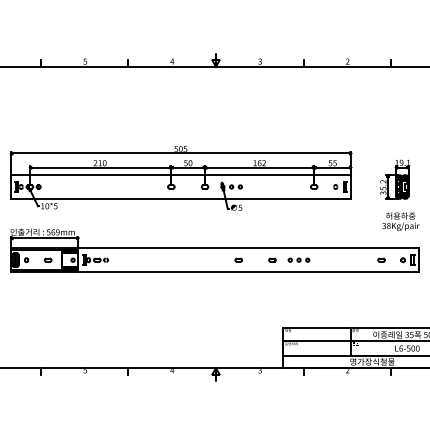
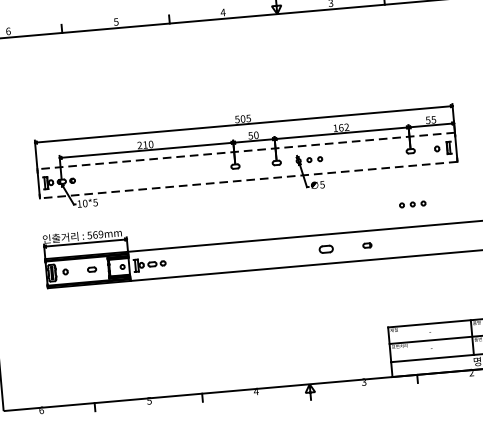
line: (180, 175) -> (245, 151), solid -> dashed
line: (180, 198) -> (247, 179), solid -> dashed
part: (238, 259) -> (325, 248), size x1.6
part: (298, 259) -> (412, 203), moved

